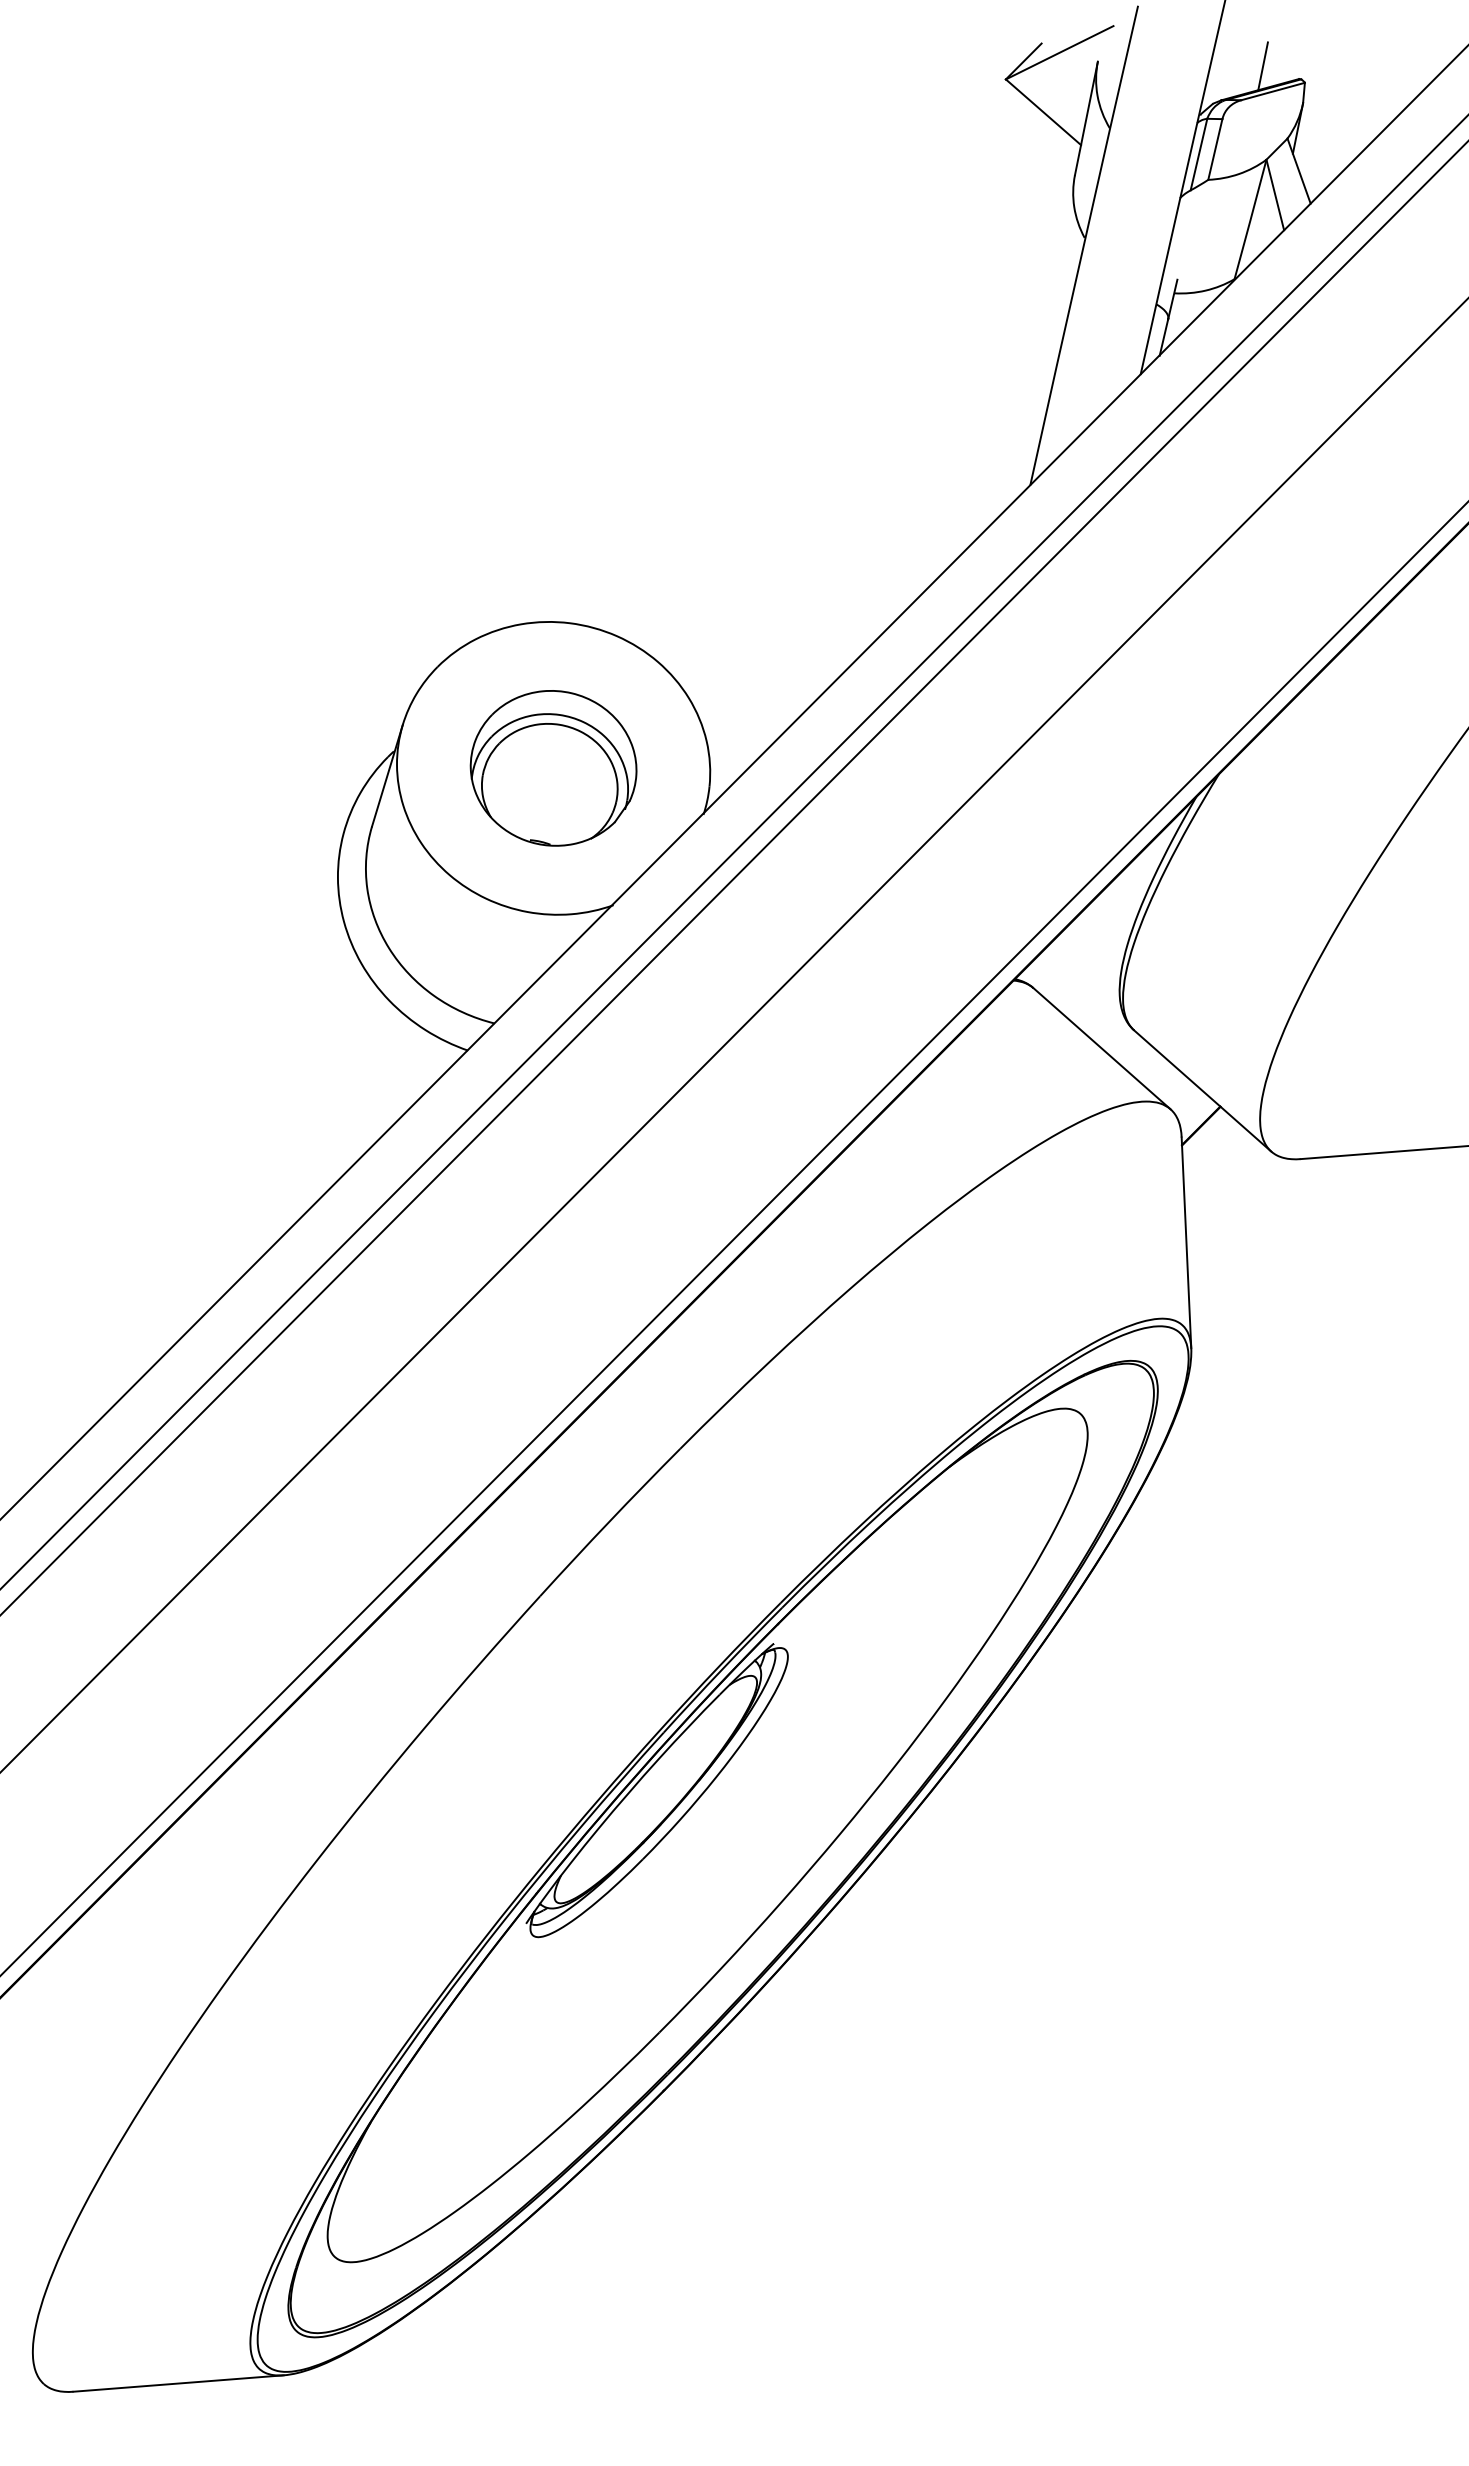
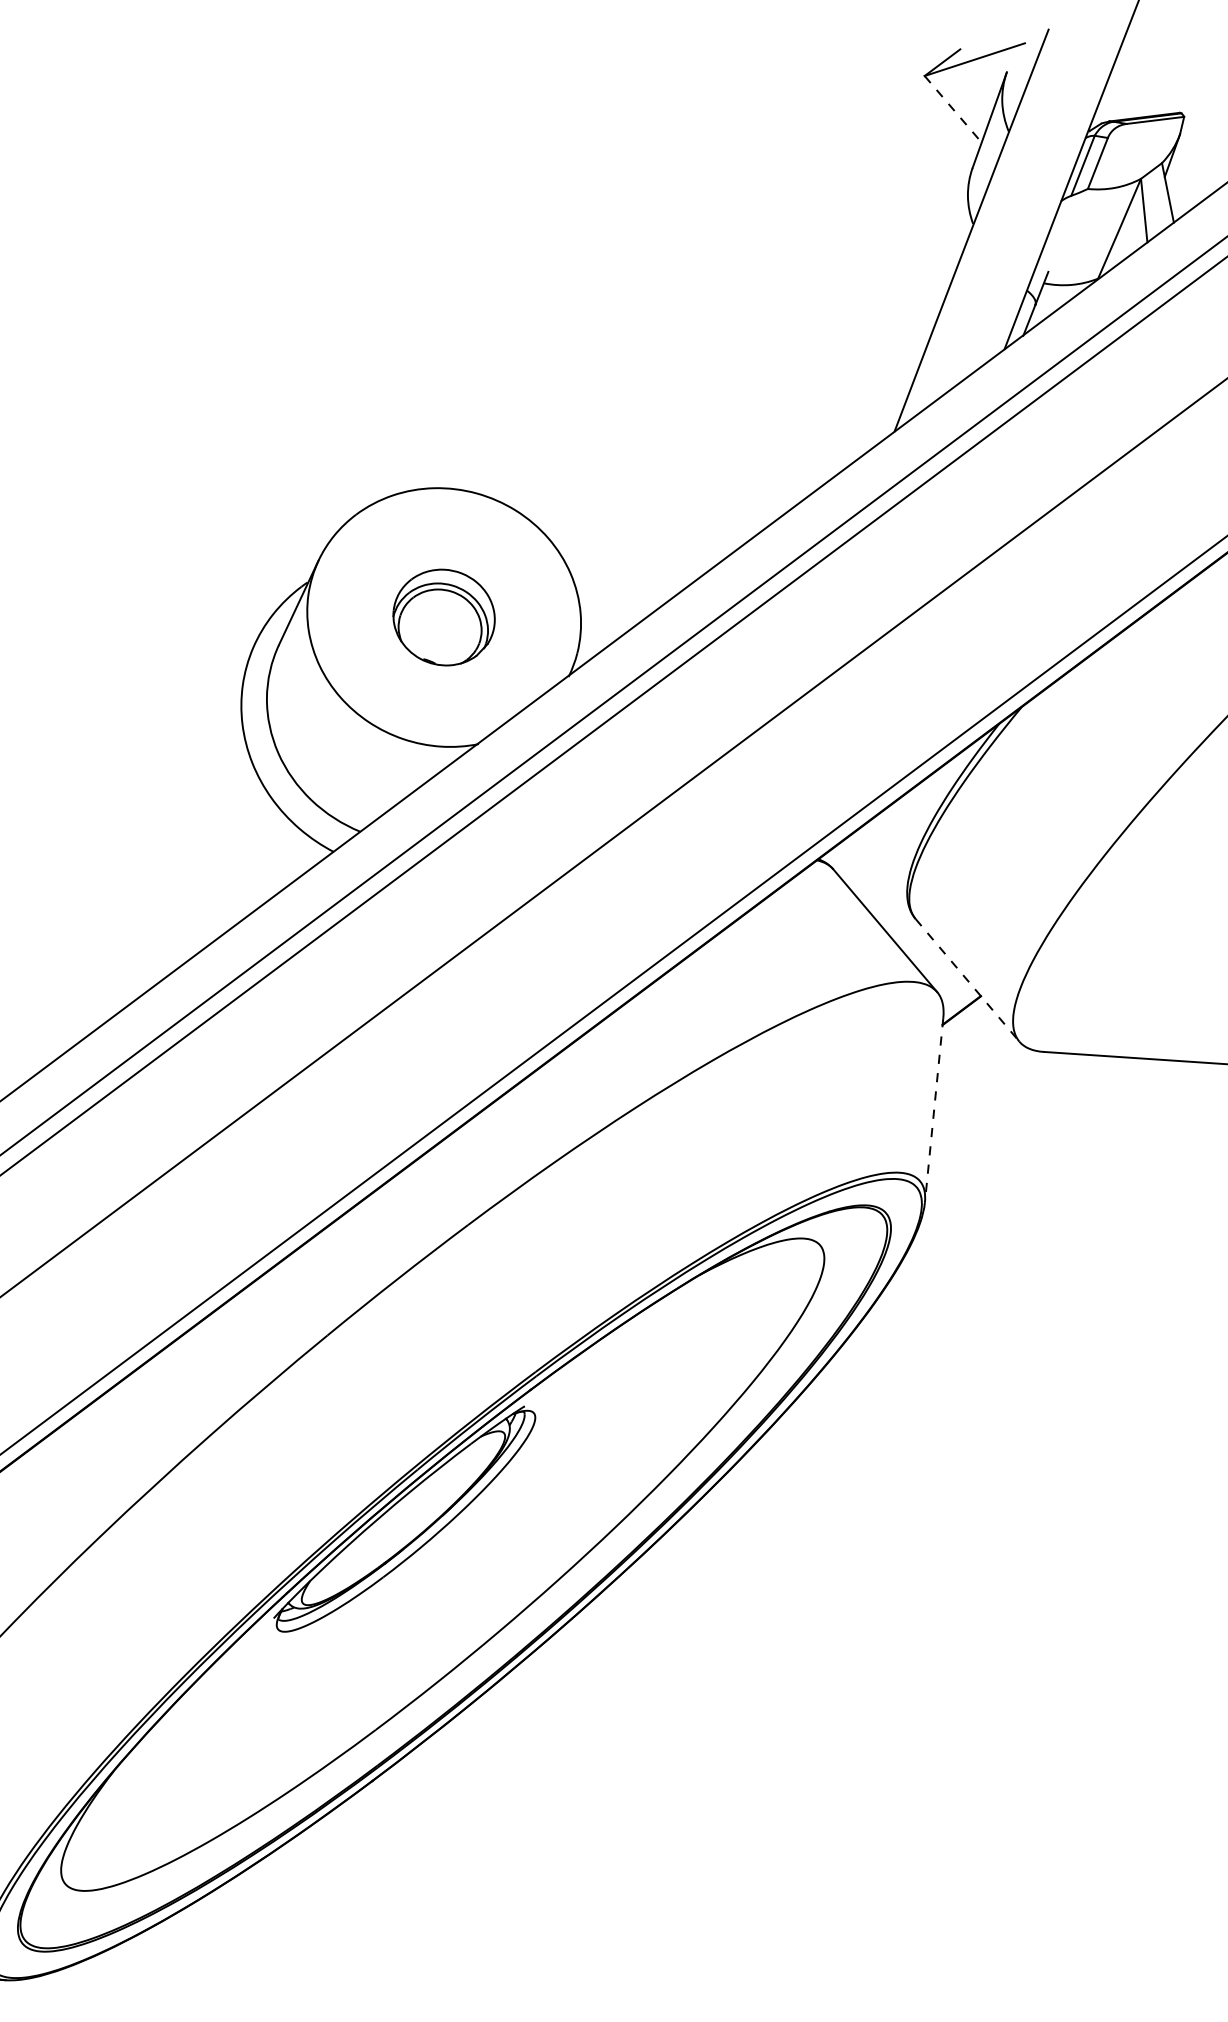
line: (1262, 66) -> (1149, 97), removed
line: (1043, 112) -> (953, 109), solid -> dashed
part: (553, 768) -> (444, 617), size x0.7
line: (1203, 1091) -> (968, 980), solid -> dashed
line: (1186, 1243) -> (934, 1110), solid -> dashed

